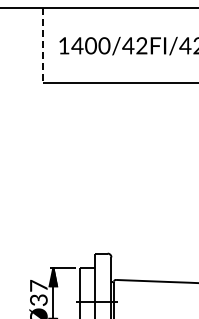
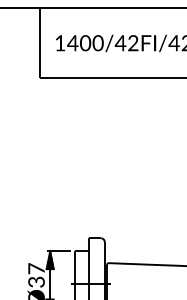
line: (42, 45) -> (39, 42), dashed -> solid

